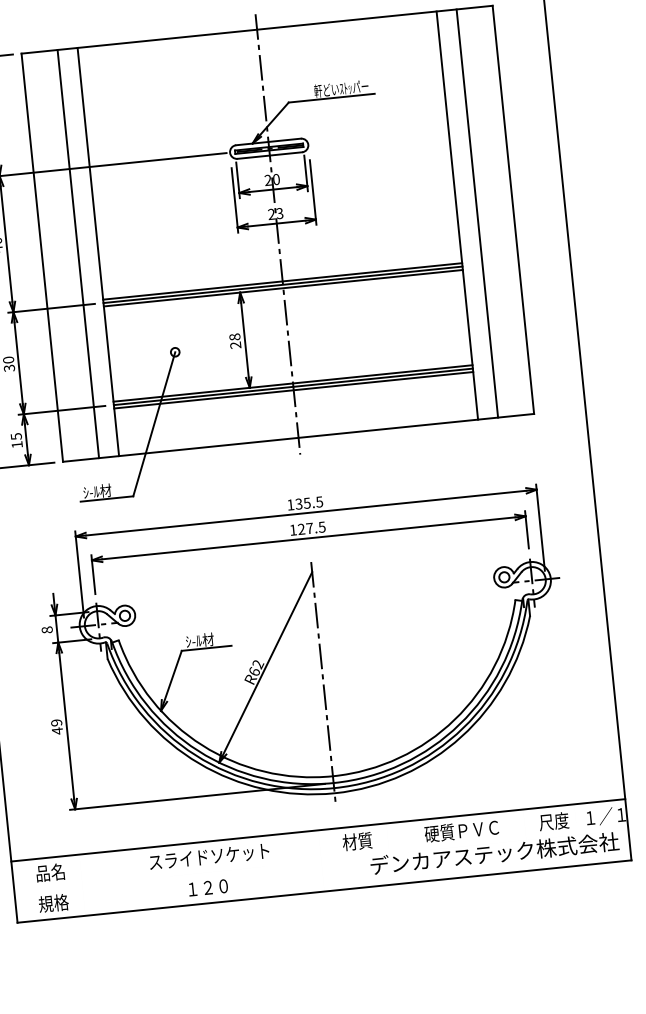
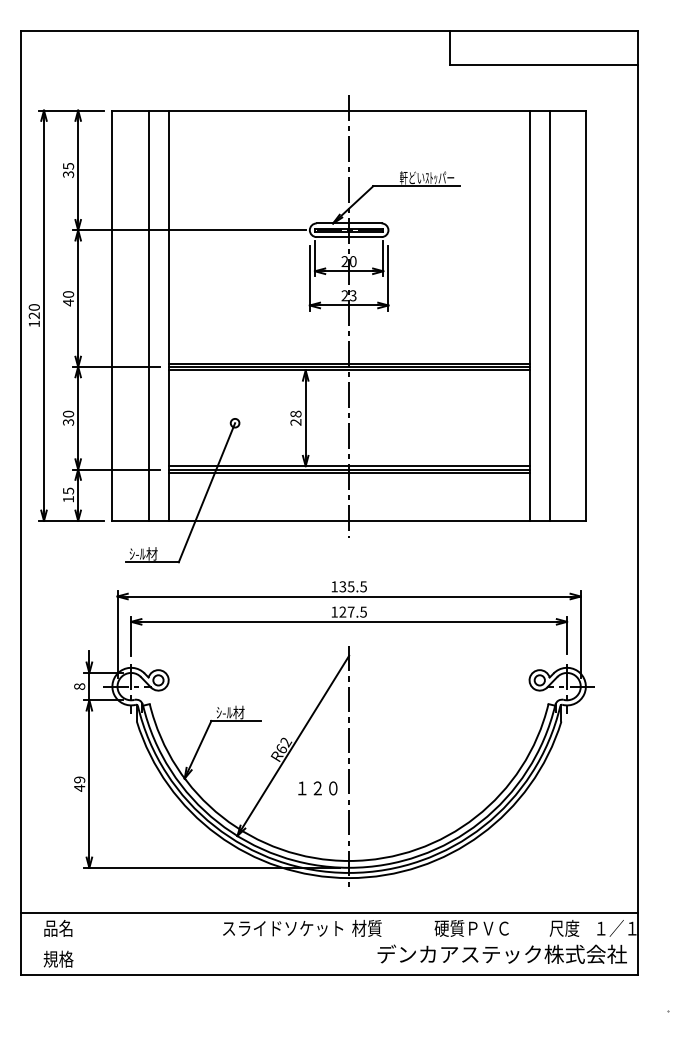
text: (209, 856) -> (283, 928), moved
text: (207, 887) -> (317, 788), moved

